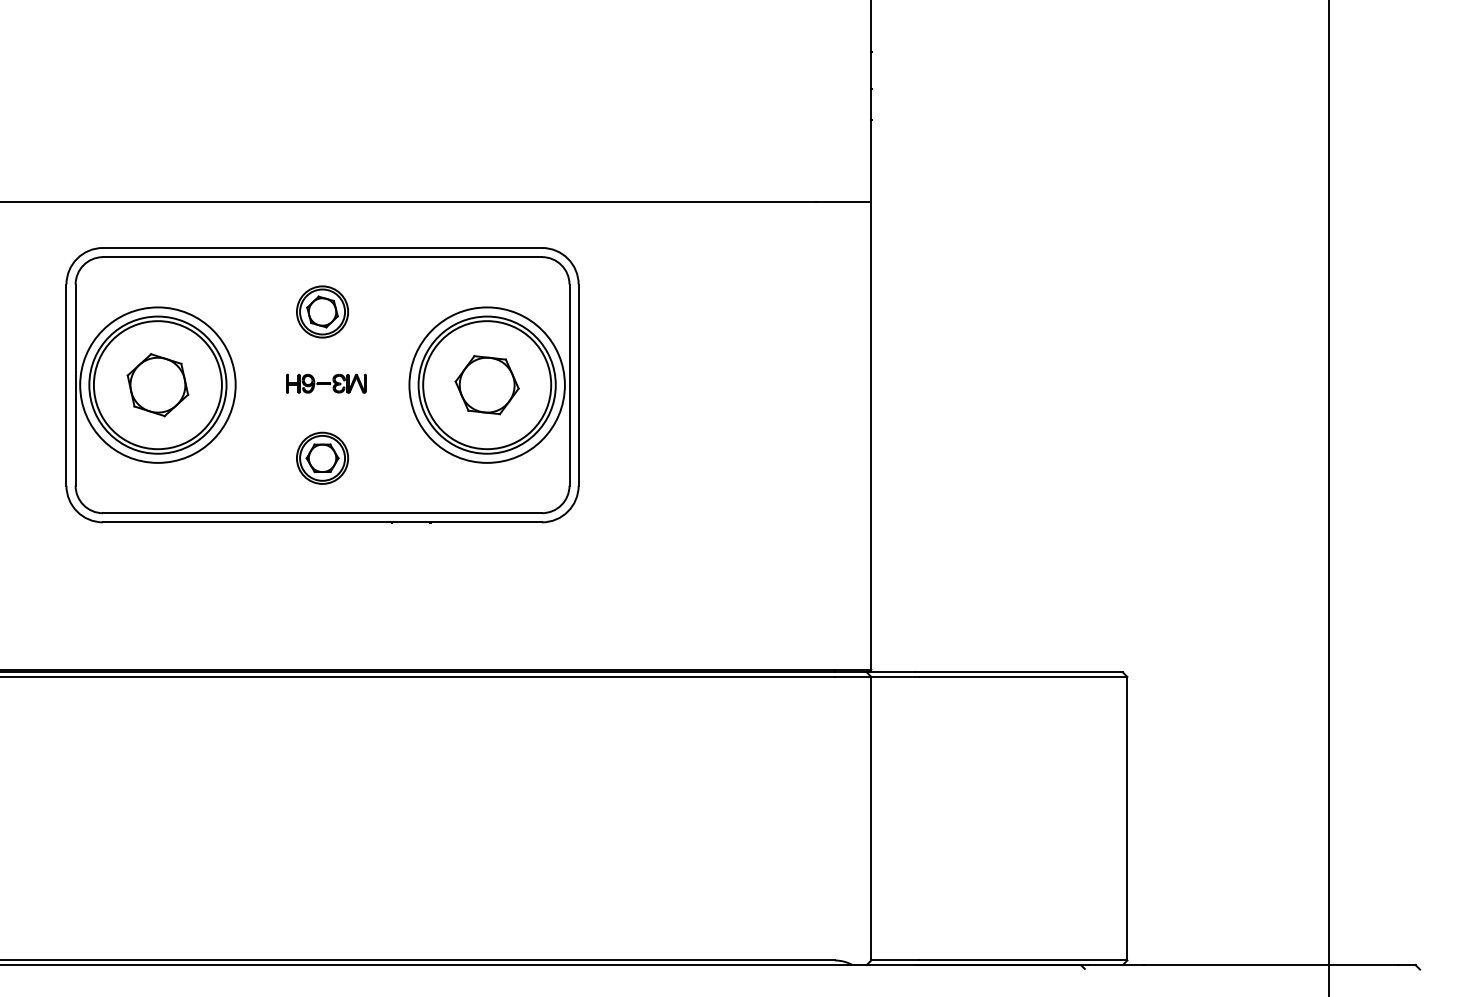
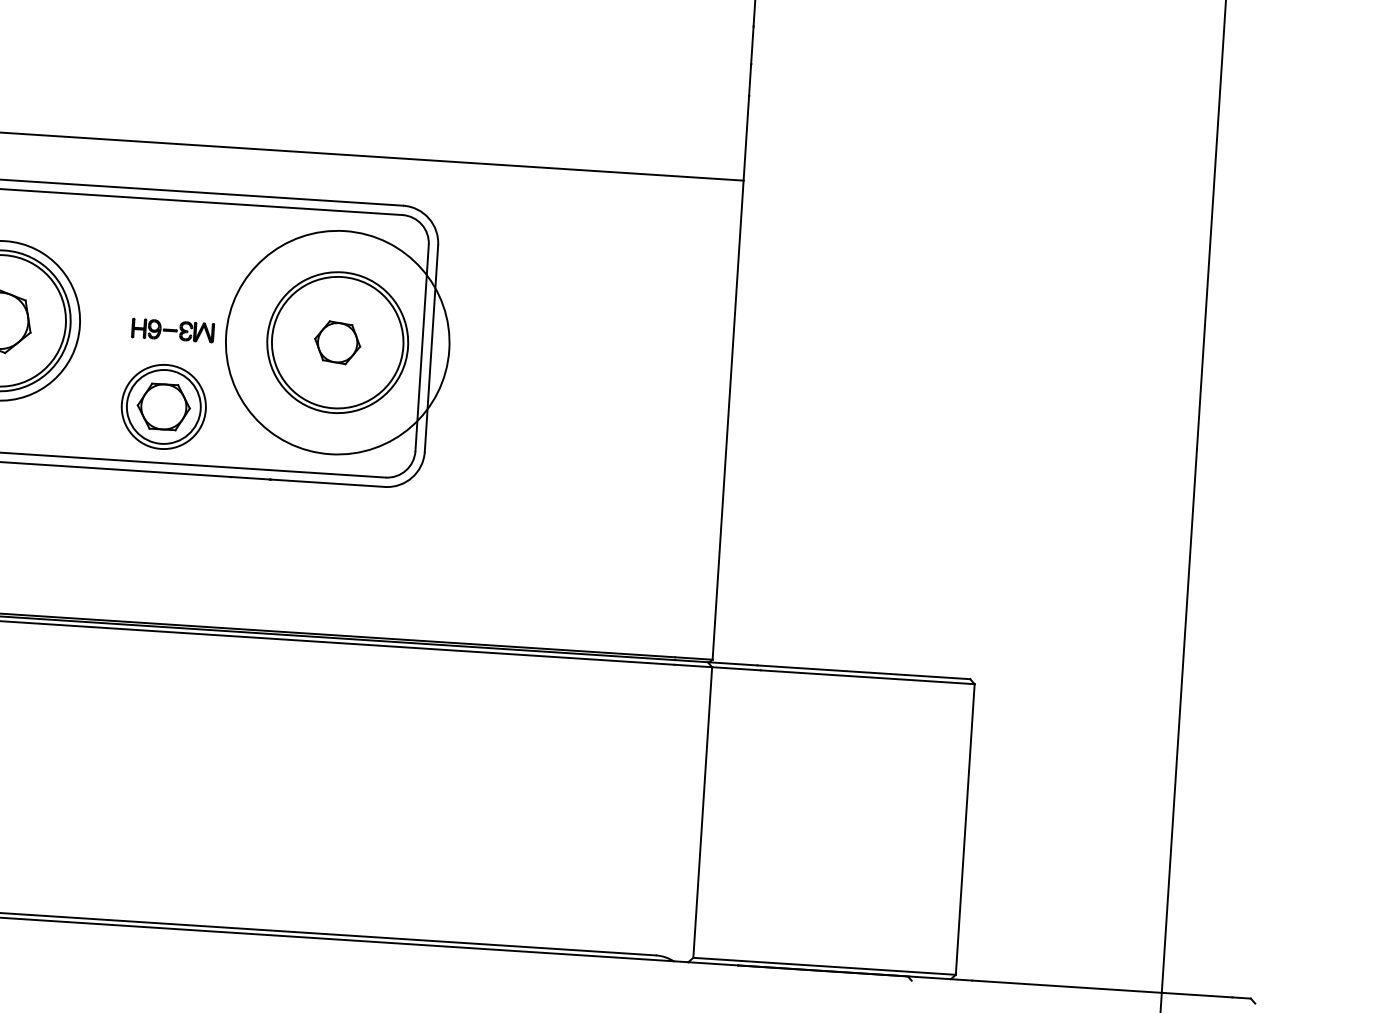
part: (322, 311) -> (173, 256), removed
circle: (486, 384) -> (337, 341), size x1.4
part: (486, 385) -> (337, 342), size x0.7
part: (322, 457) -> (164, 405), size x1.6

